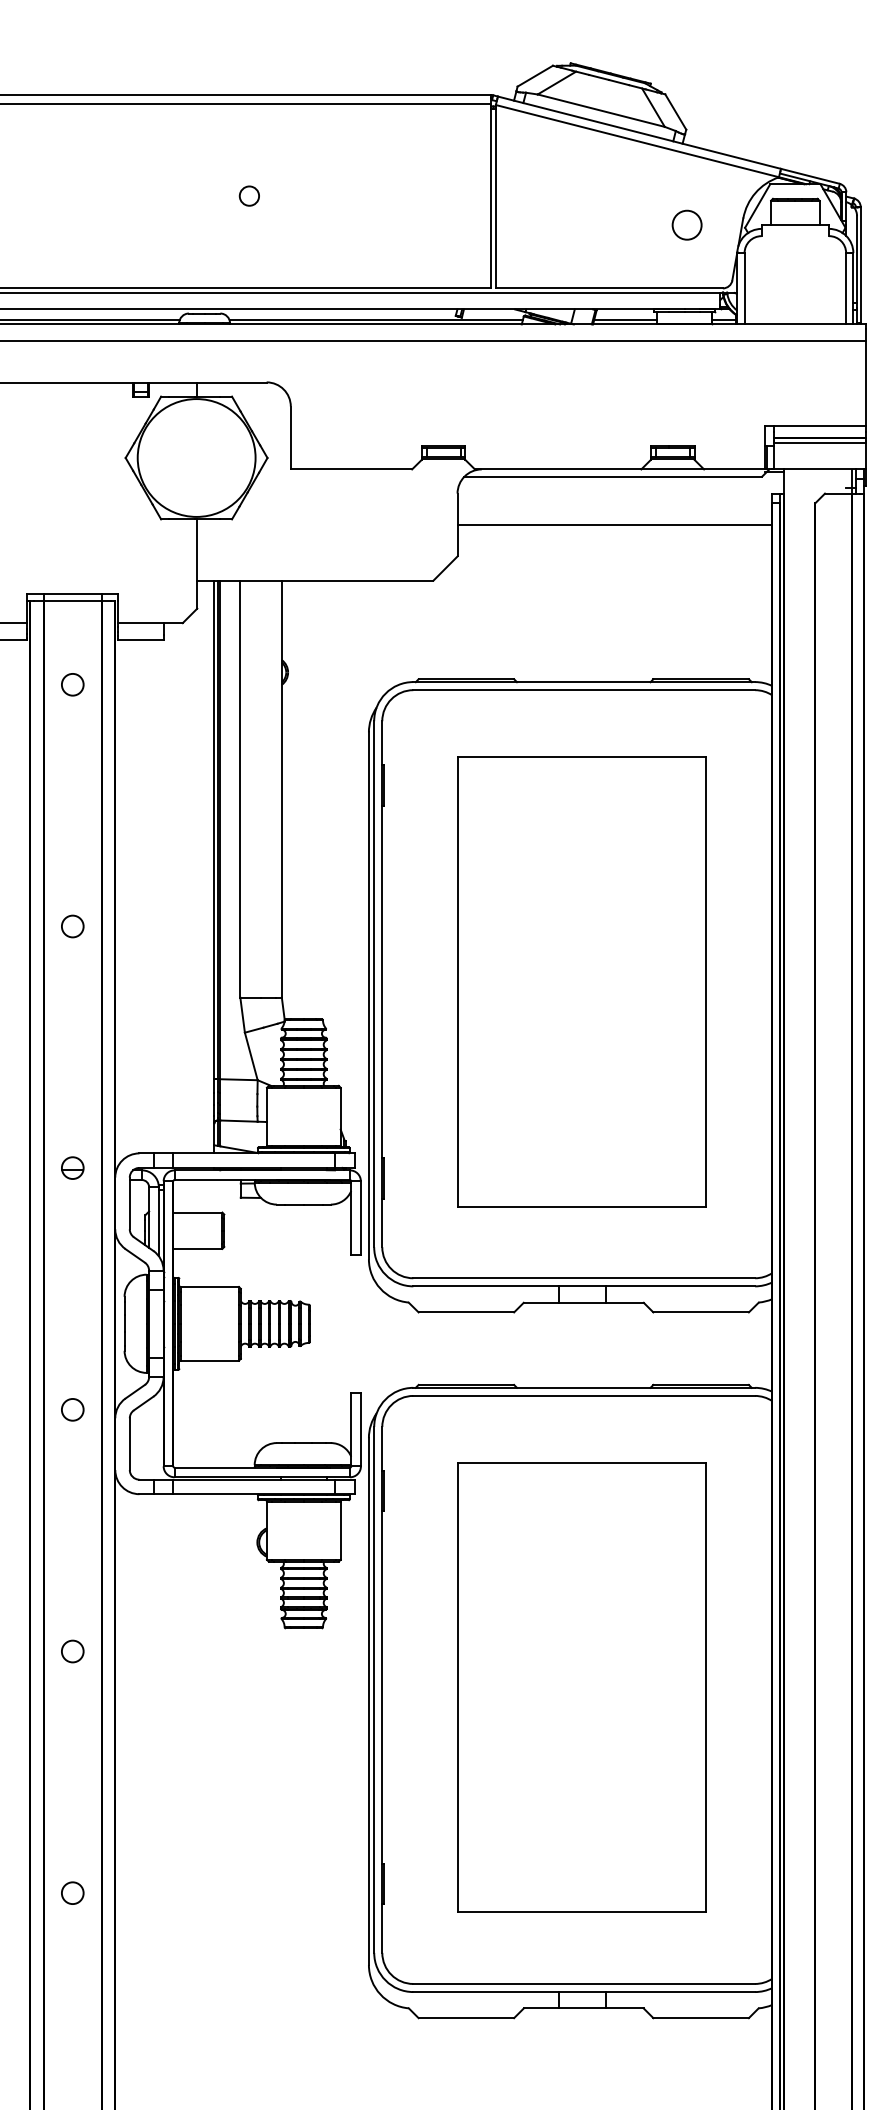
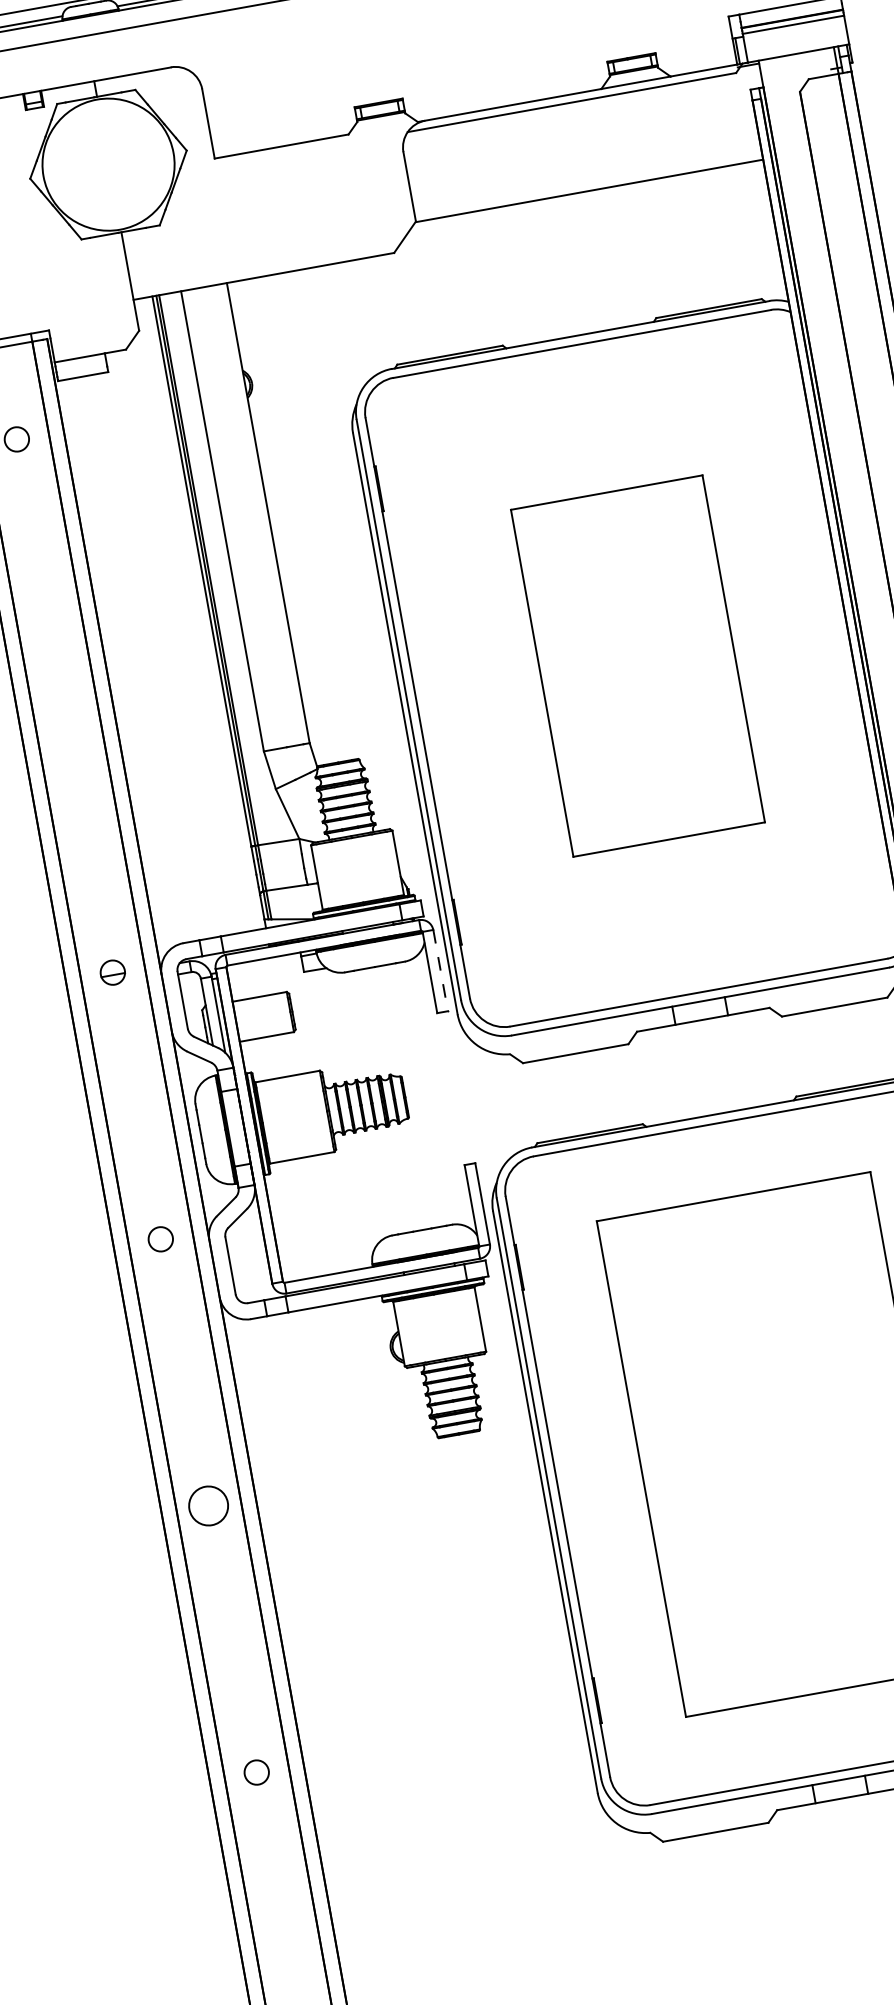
line: (614, 525) -> (589, 191), moved
circle: (72, 926) -> (64, 706), removed
part: (581, 981) -> (637, 665), size x0.7
line: (360, 1218) -> (440, 971), solid -> dashed
circle: (72, 1651) -> (208, 1505), size x1.6

